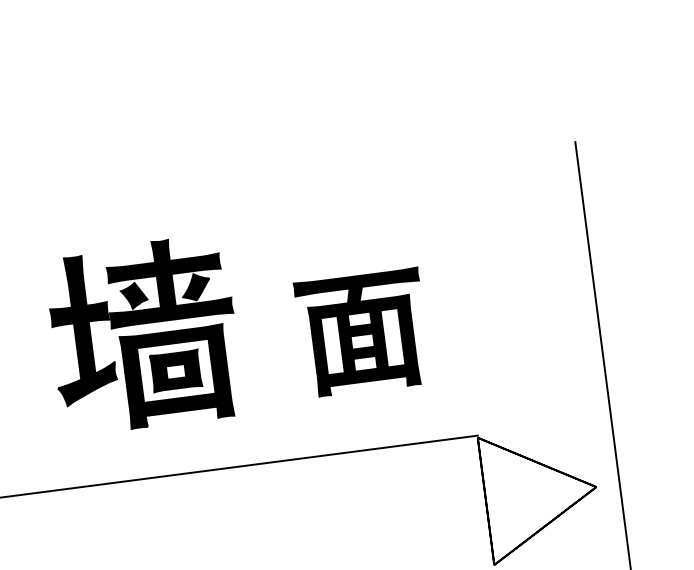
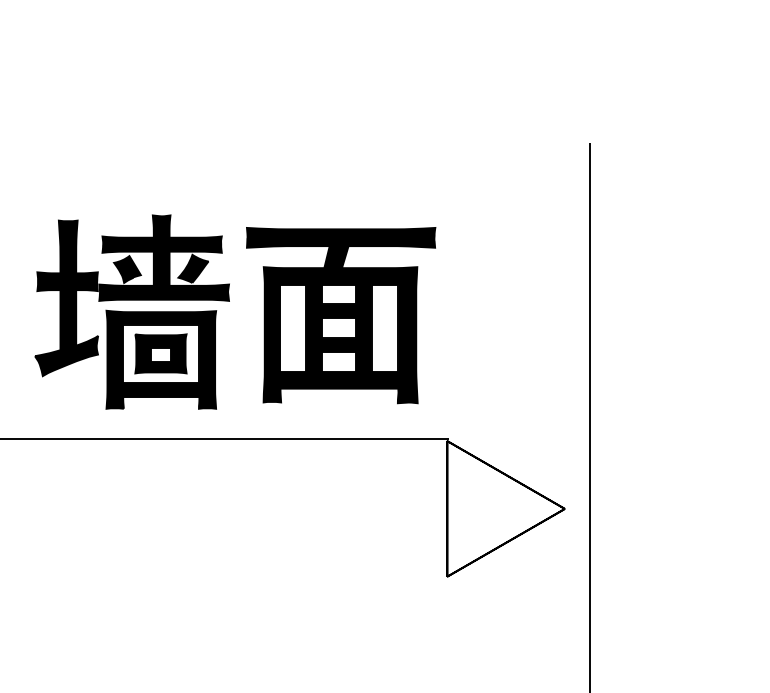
part: (363, 332) -> (341, 315), size x1.43
part: (143, 334) -> (131, 311), moved

